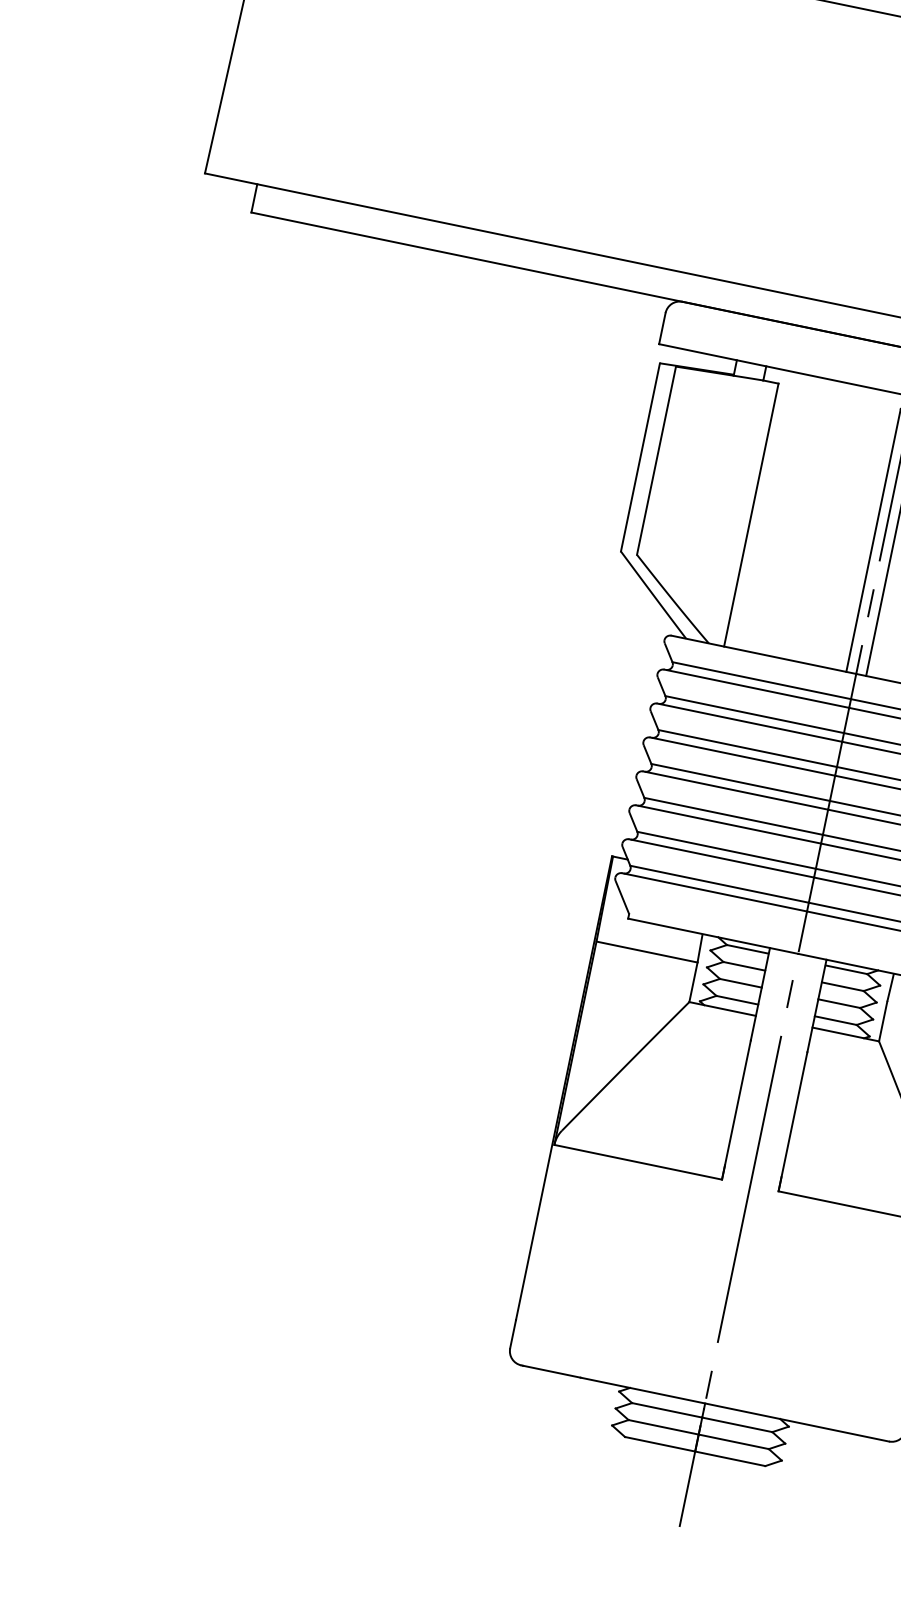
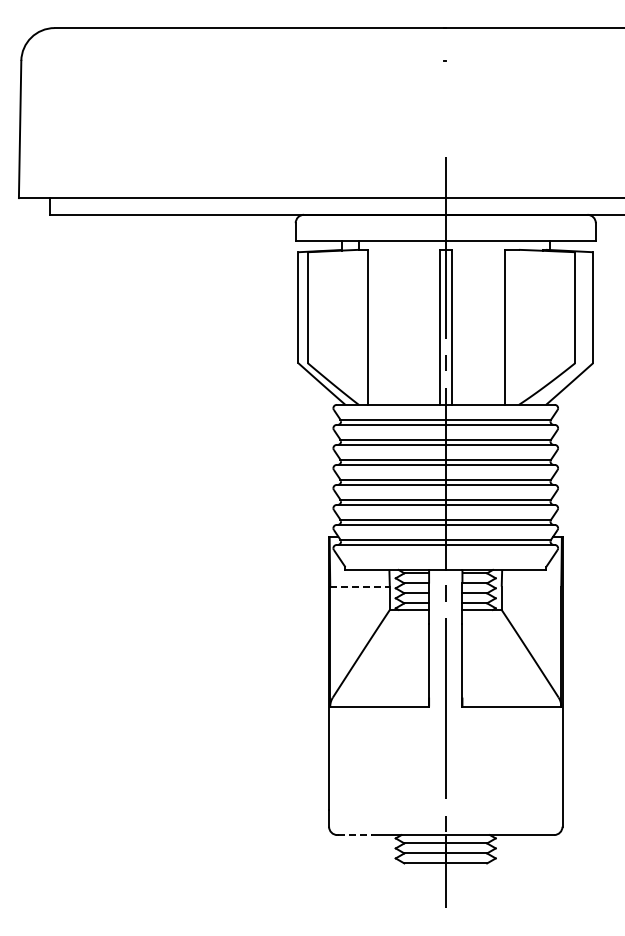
line: (647, 951) -> (360, 586), solid -> dashed
line: (551, 1372) -> (355, 835), solid -> dashed

